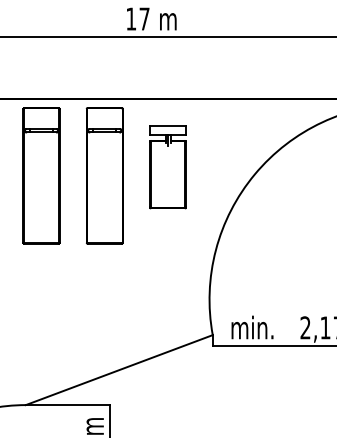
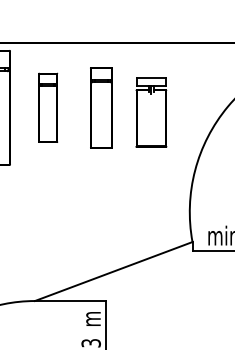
part: (167, 167) -> (150, 112), moved
part: (41, 175) -> (48, 107), size x0.6
part: (104, 175) -> (101, 107), size x0.7

